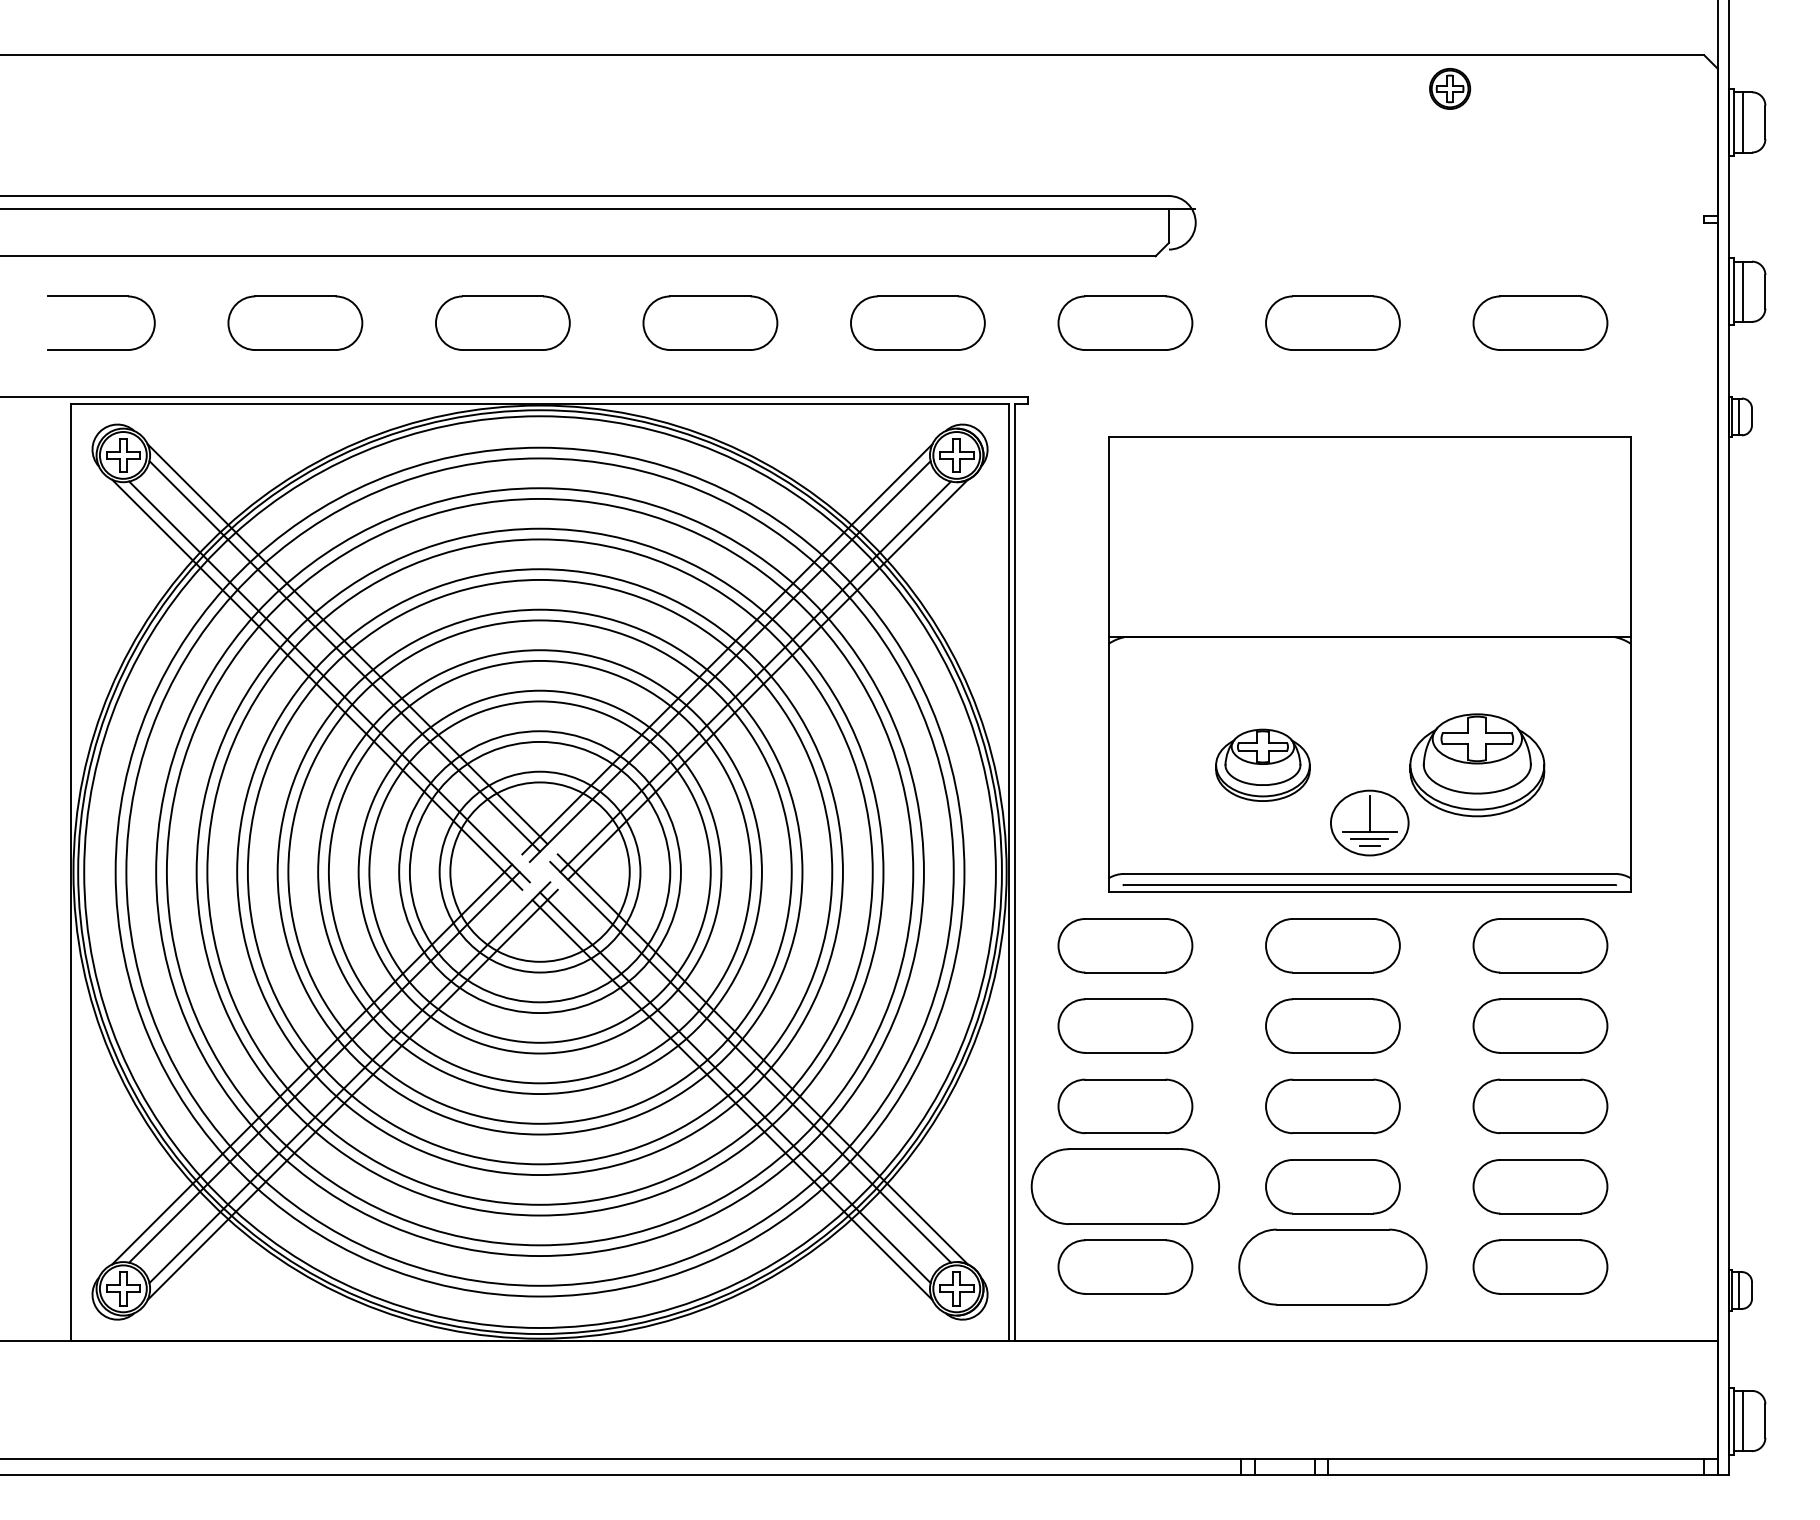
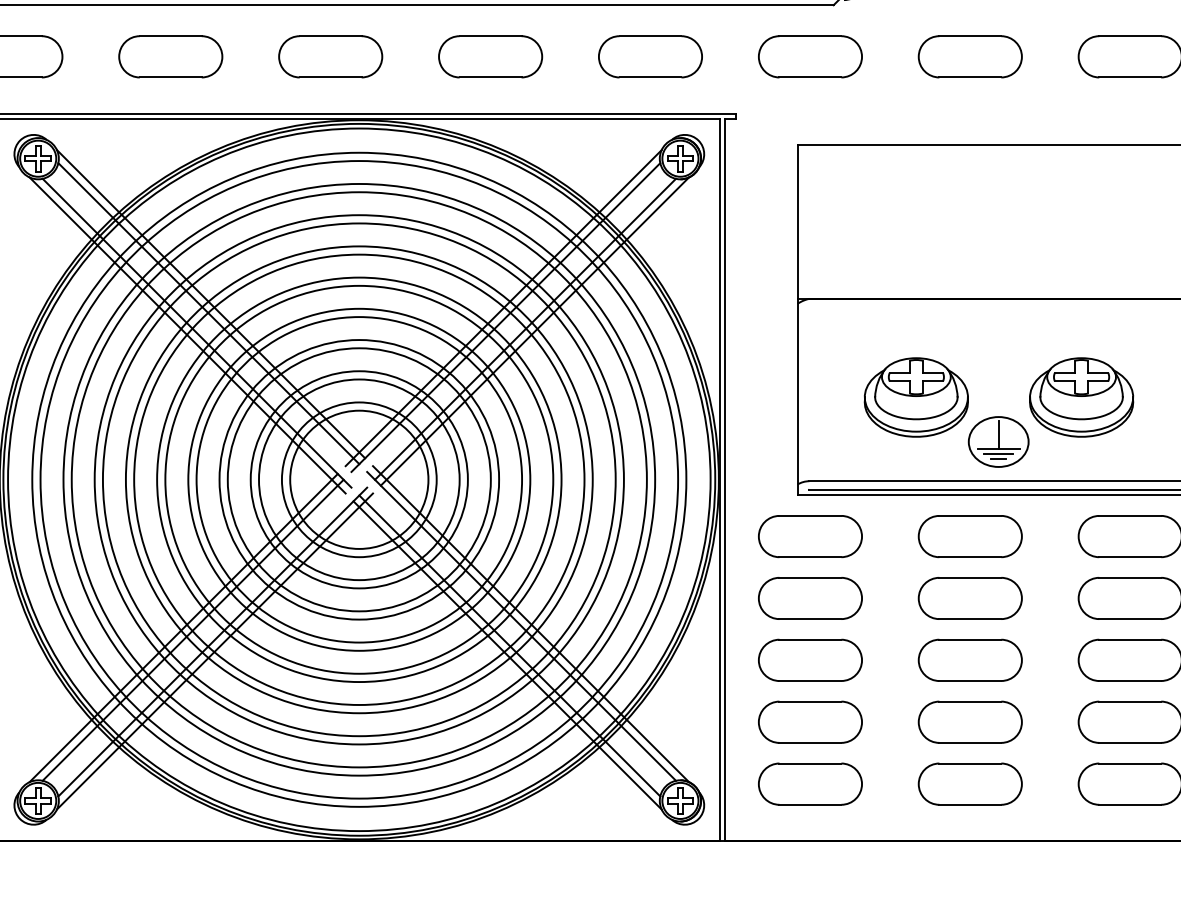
part: (1262, 765) -> (916, 397), size x1.43
part: (1125, 1186) -> (810, 722), size x0.71
part: (1332, 1266) -> (969, 783), size x0.71

